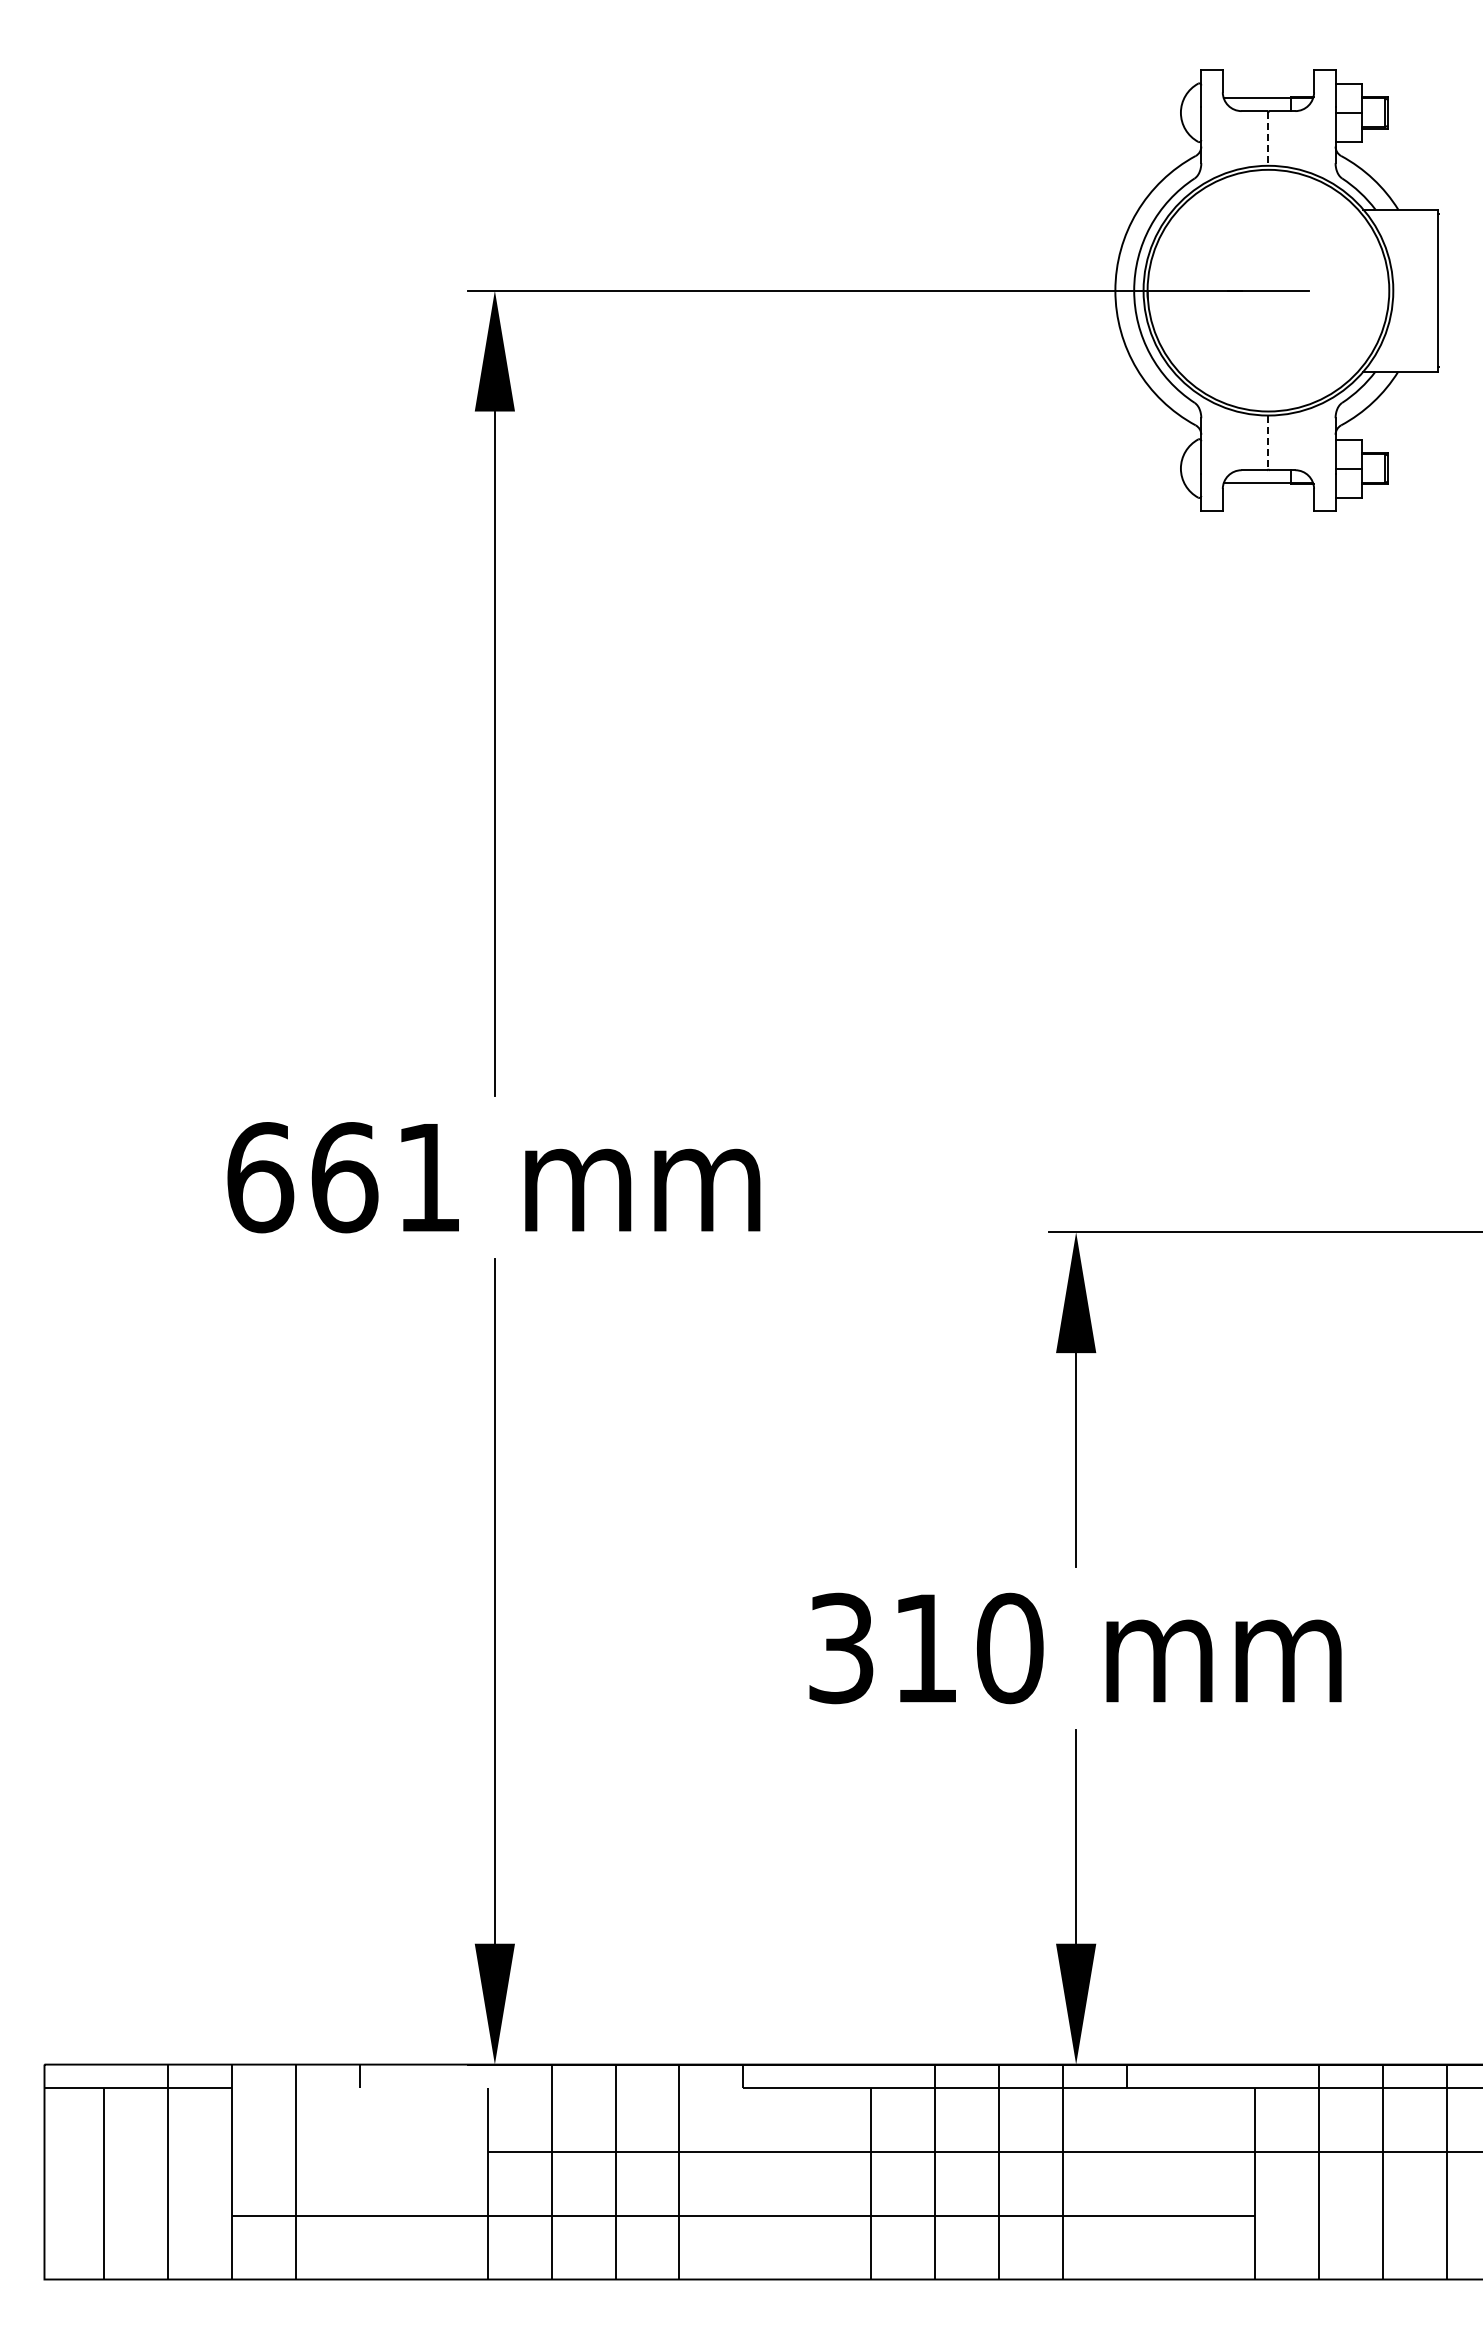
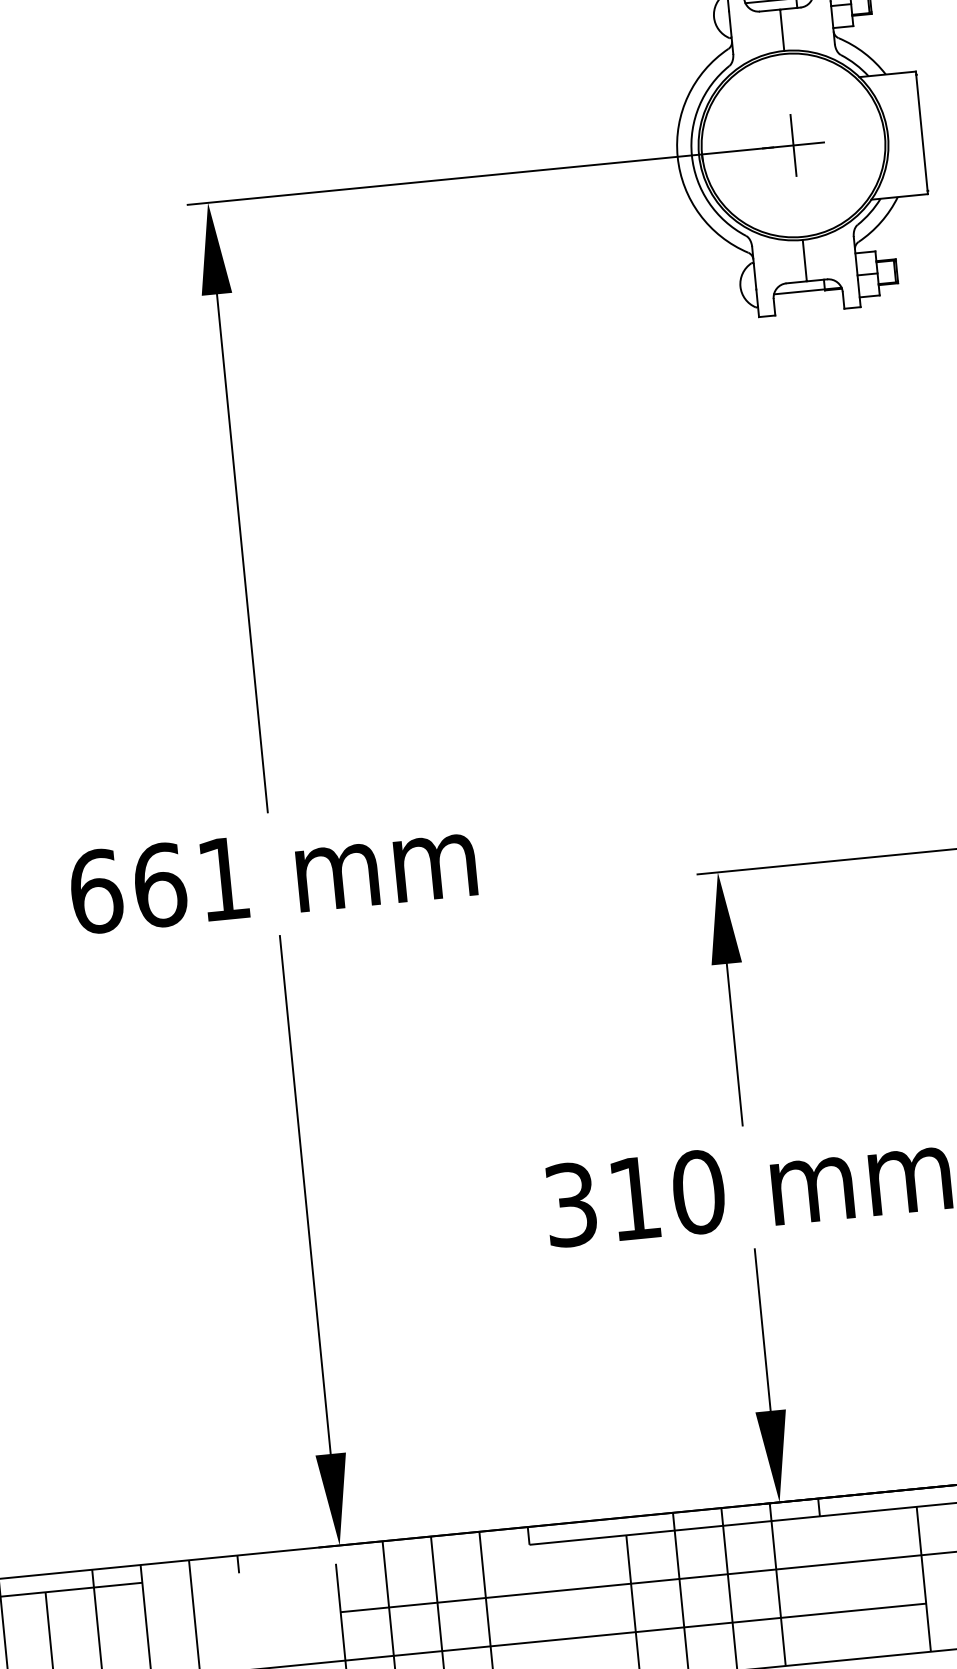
line: (1268, 139) -> (782, 31), dashed -> solid
line: (1268, 290) -> (793, 145), added
line: (1268, 442) -> (804, 260), dashed -> solid

